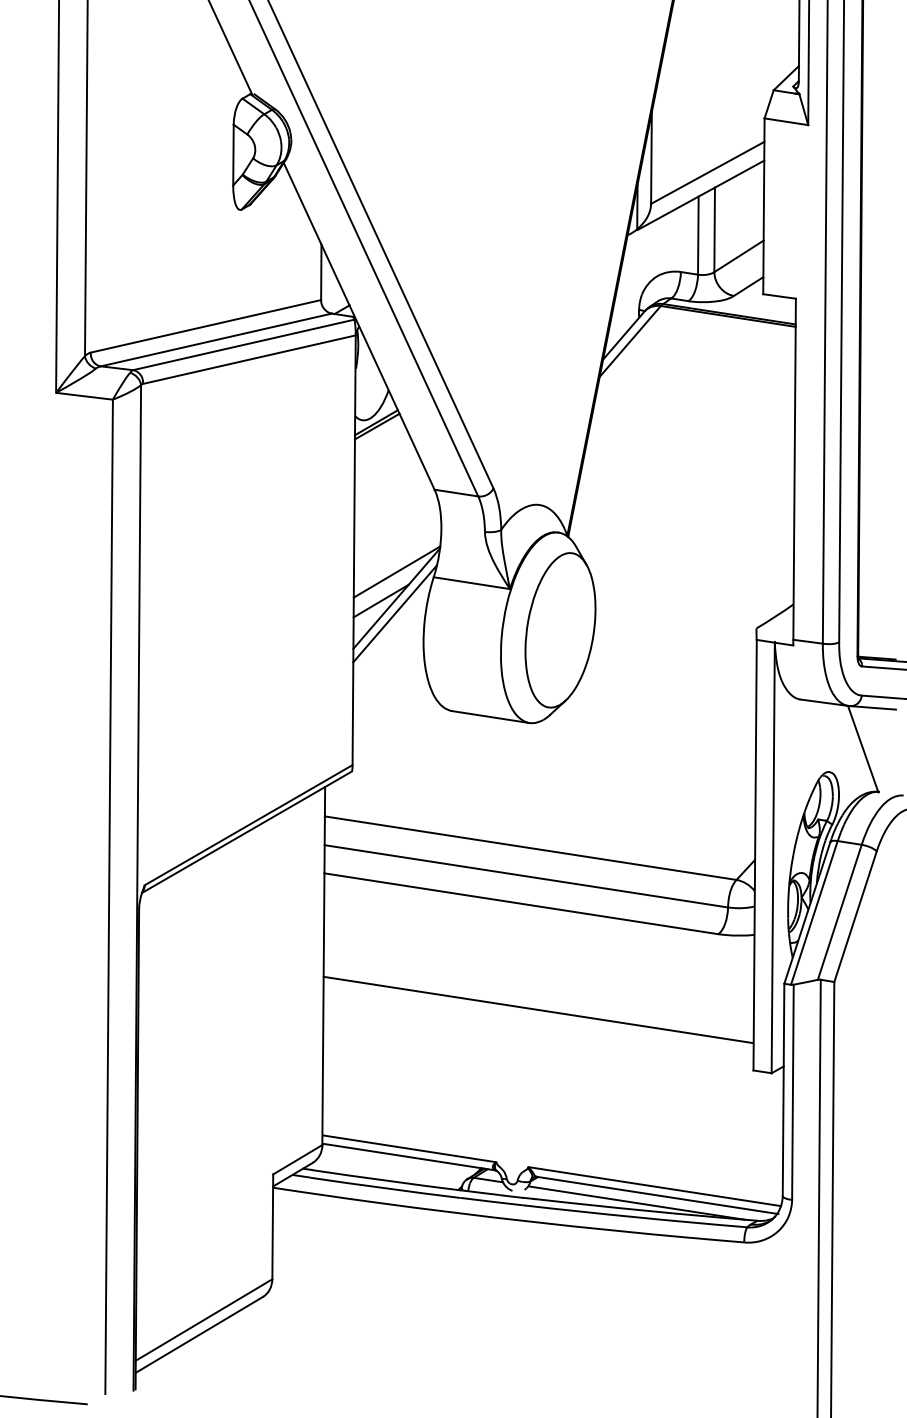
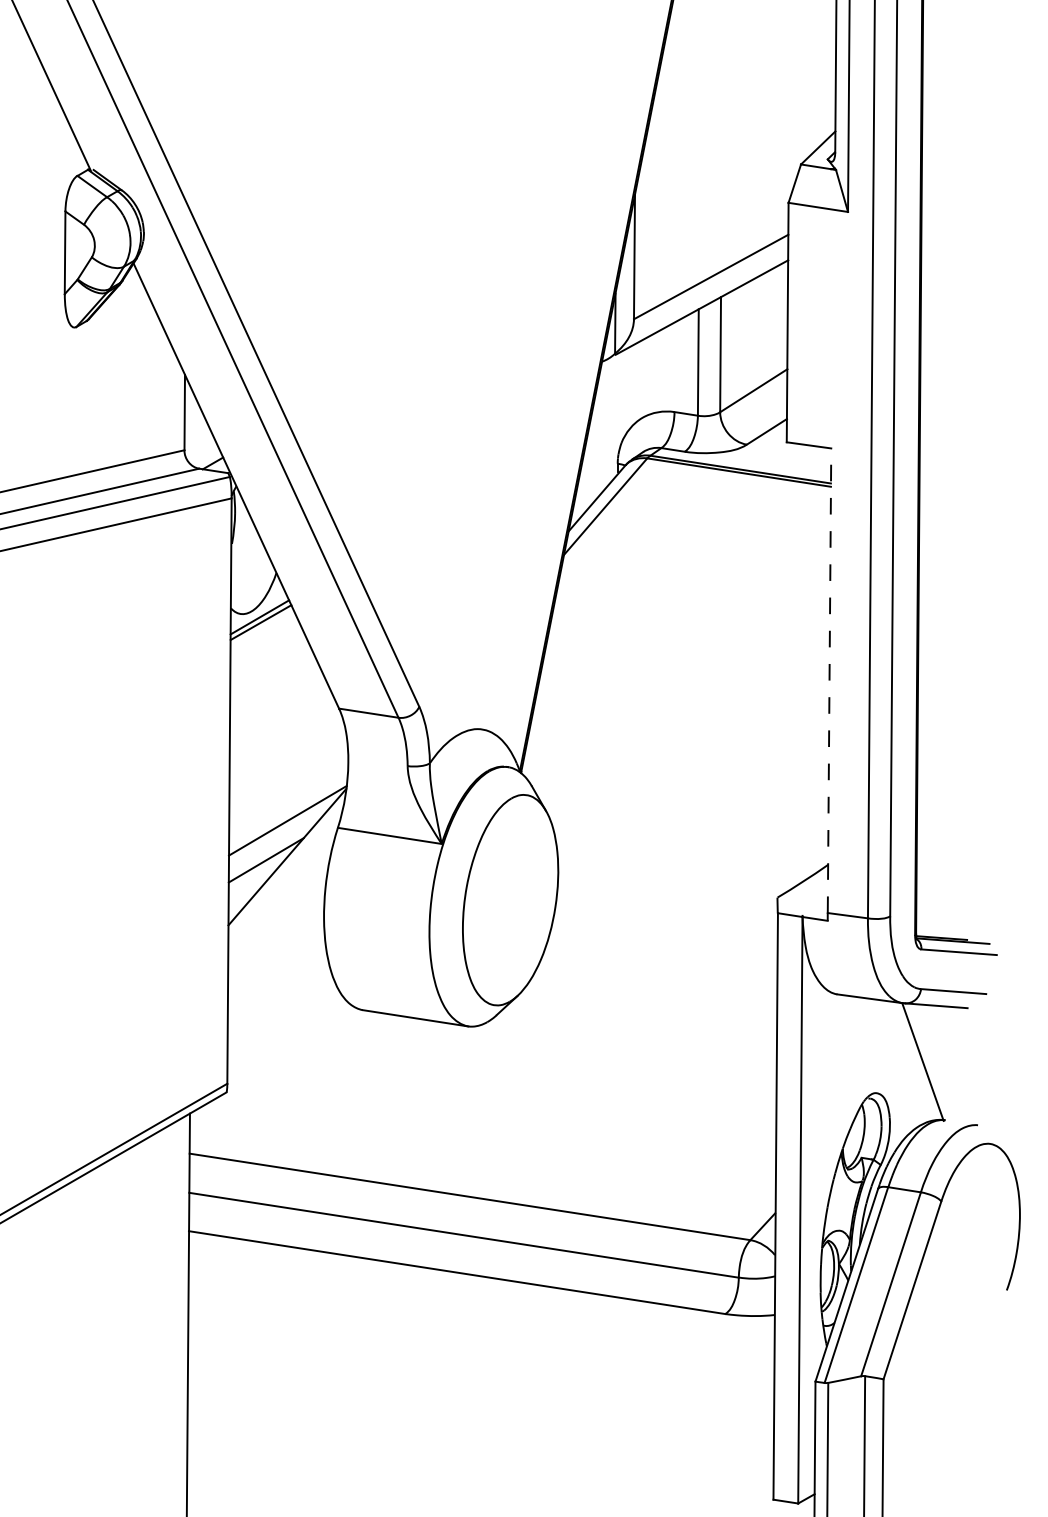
line: (794, 469) -> (829, 681), solid -> dashed
line: (394, 613) -> (284, 877), removed
line: (538, 1009) -> (480, 1416), removed

